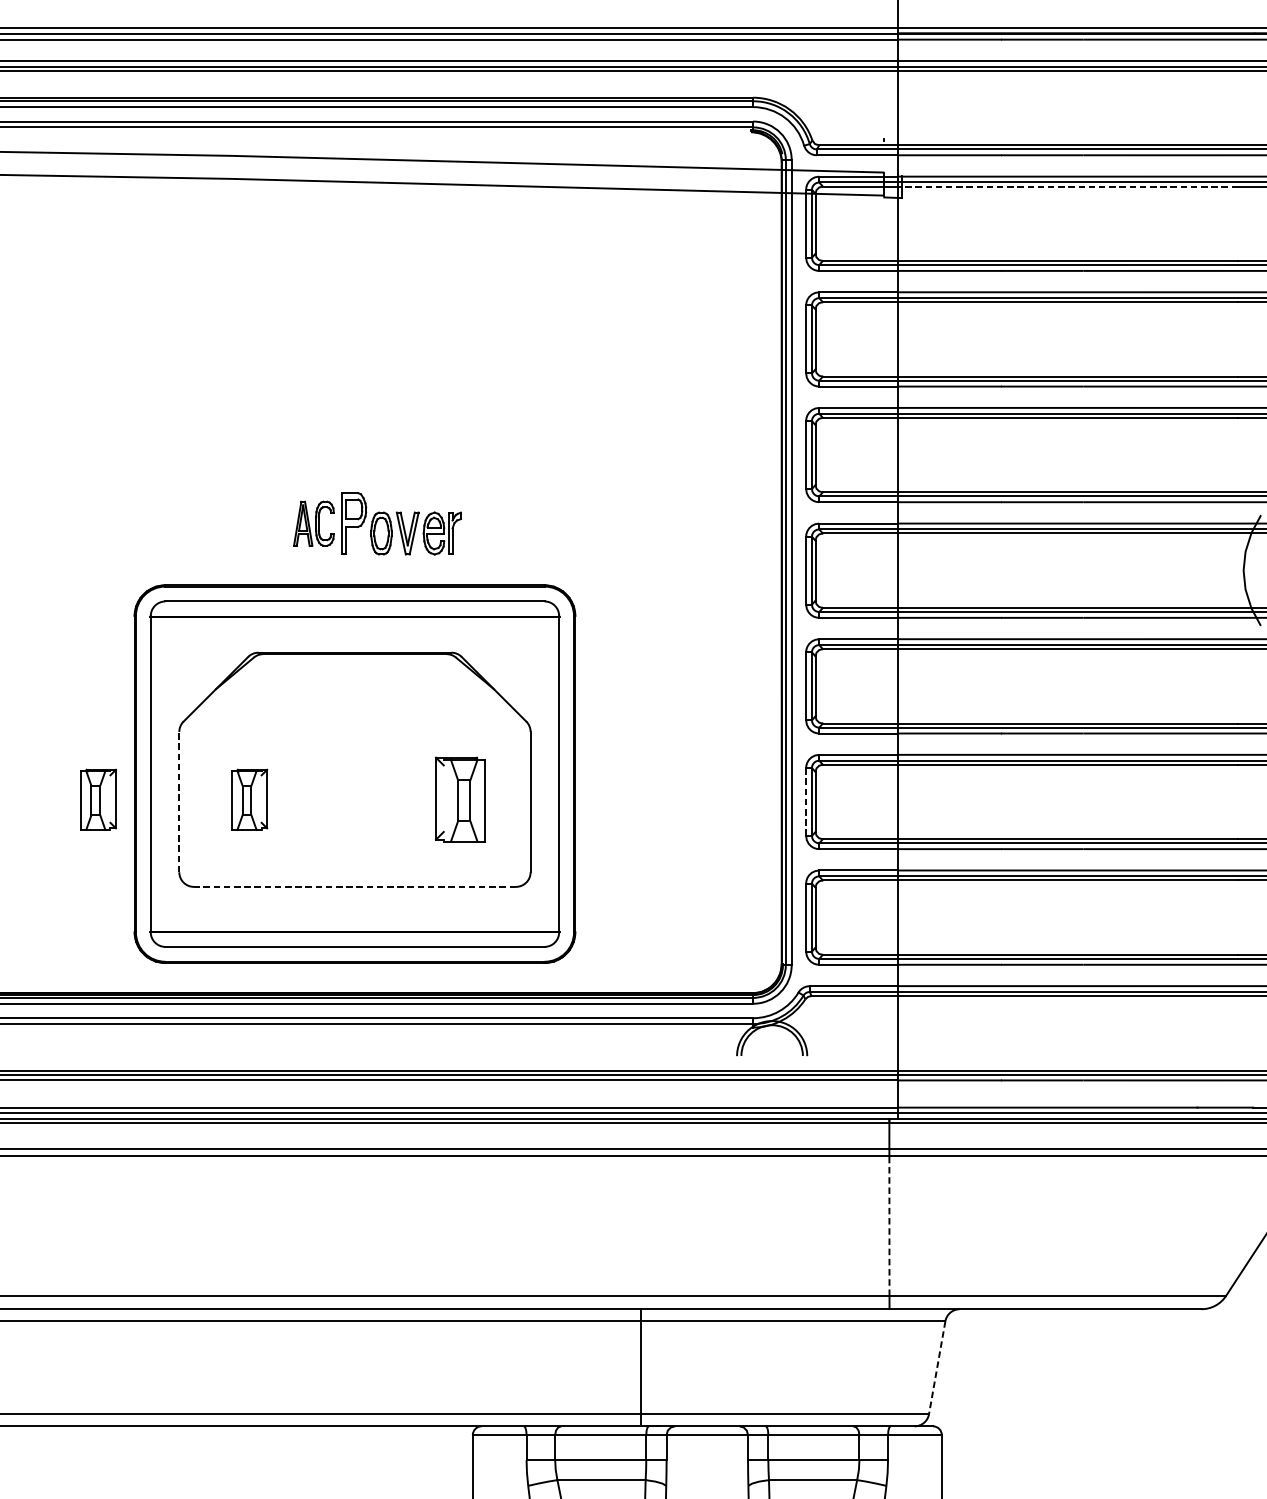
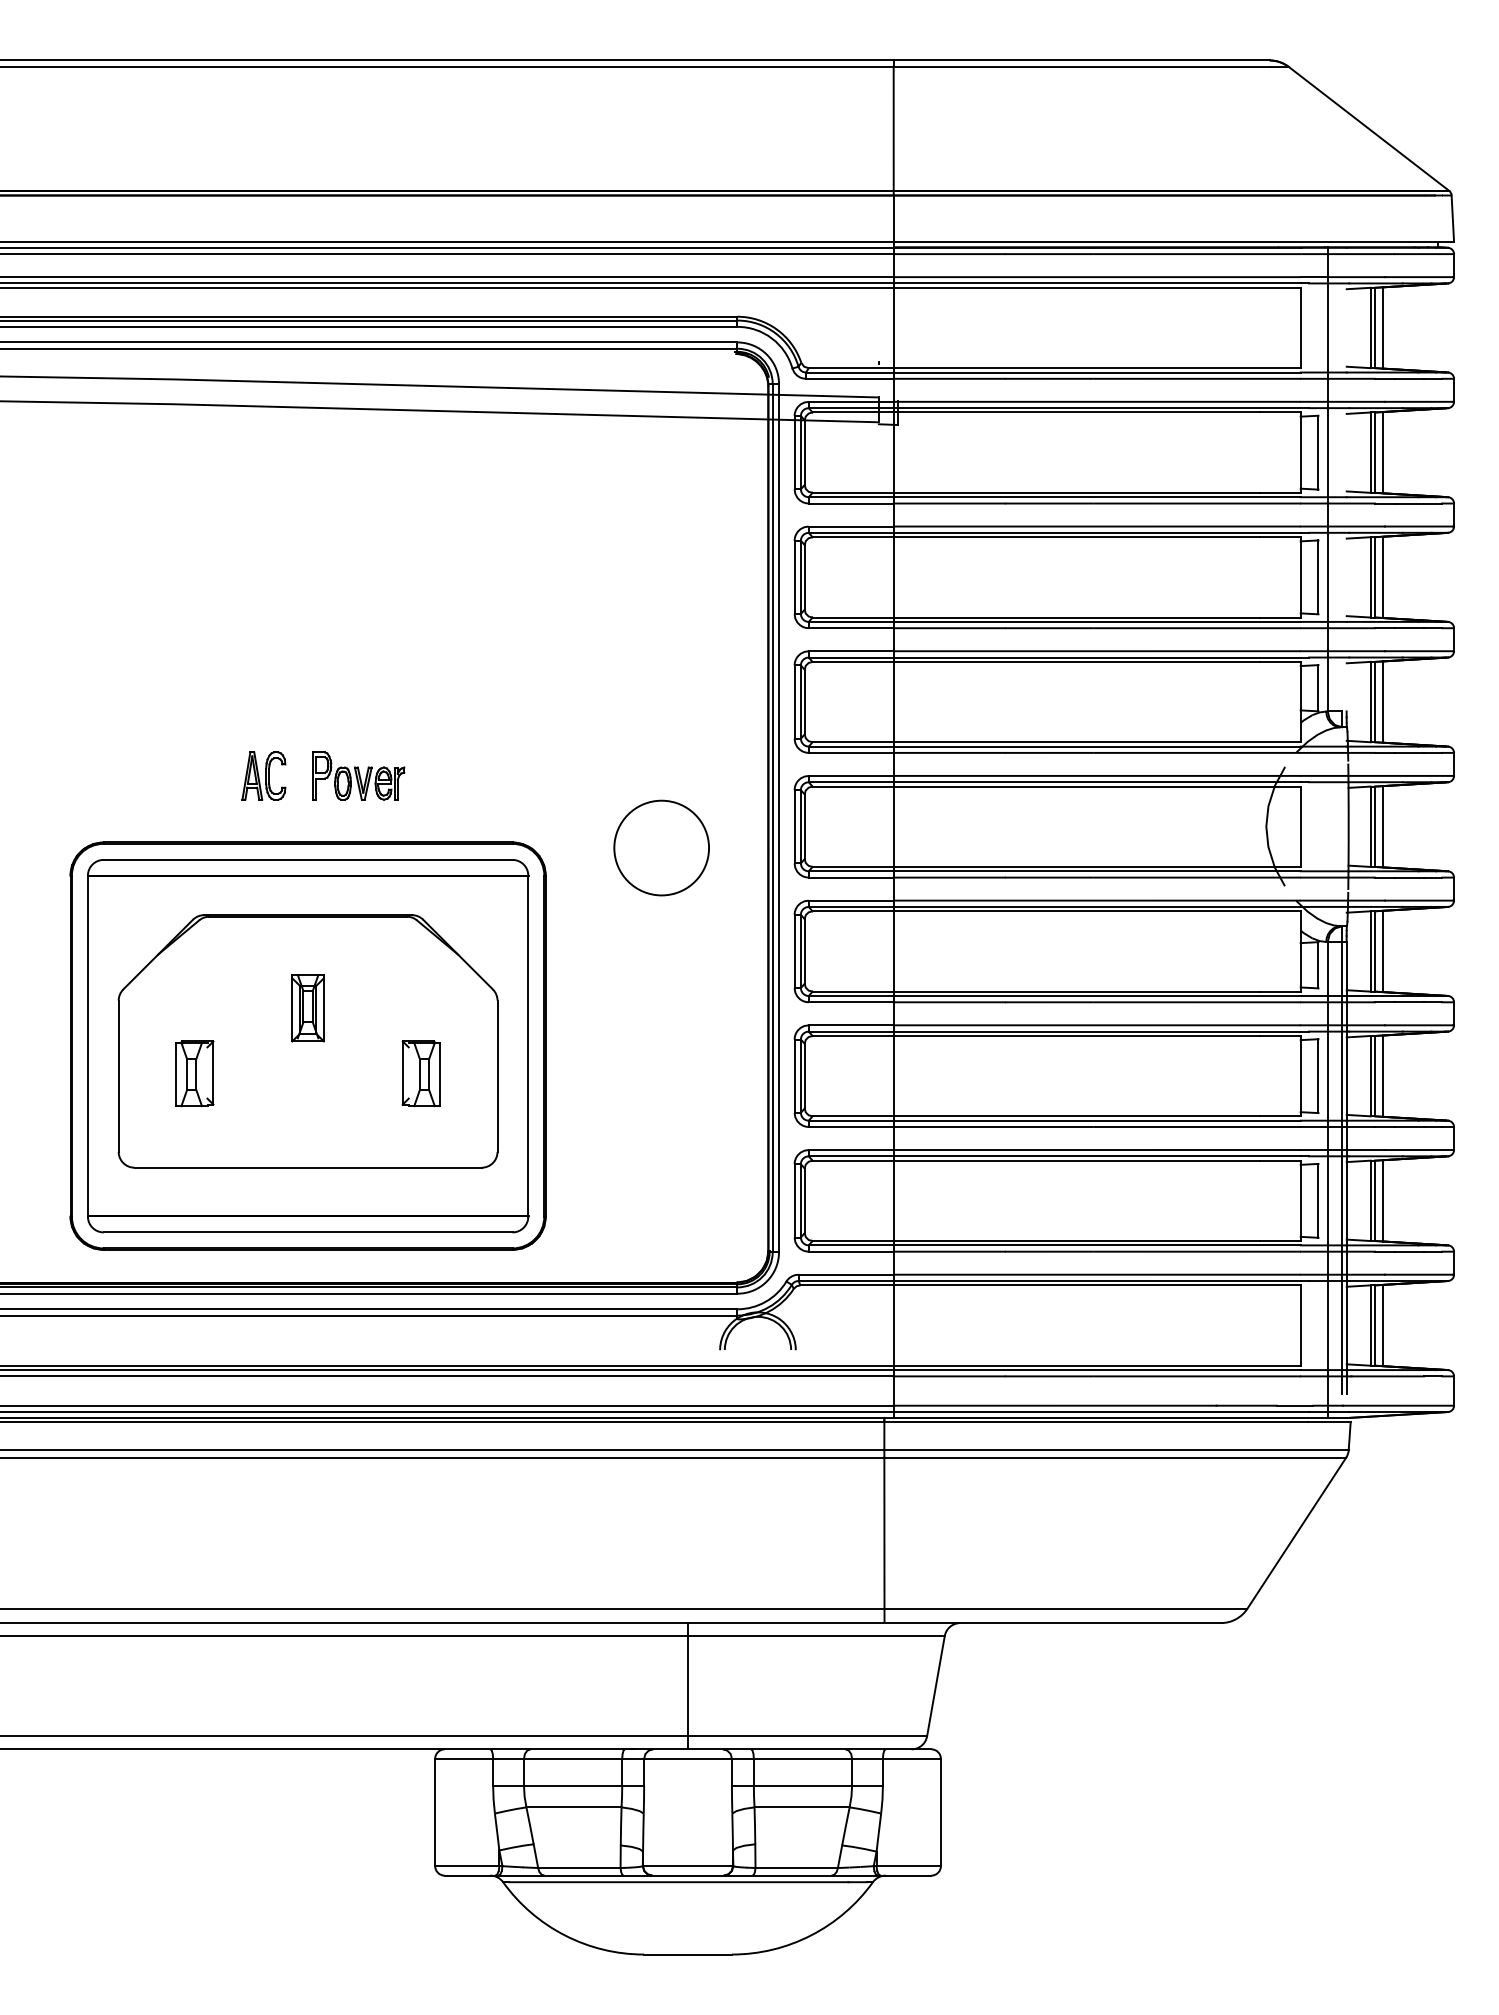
line: (1069, 186) -> (1078, 412), dashed -> solid
part: (401, 523) -> (358, 775), size x0.71
circle: (682, 589) -> (661, 847), added
part: (354, 739) -> (307, 1008), added
part: (98, 799) -> (31, 1073), removed
part: (459, 799) -> (420, 1073), size x0.71
line: (179, 802) -> (118, 1076), dashed -> solid
line: (806, 802) -> (794, 1076), dashed -> solid
line: (355, 886) -> (308, 1167), dashed -> solid
line: (889, 1226) -> (884, 1533), dashed -> solid
line: (640, 1368) -> (688, 1686), moved
line: (936, 1368) -> (935, 1686), dashed -> solid

